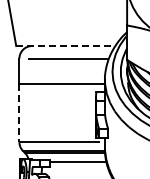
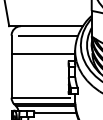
line: (65, 46) -> (45, 26), dashed -> solid
line: (19, 113) -> (11, 76), dashed -> solid

